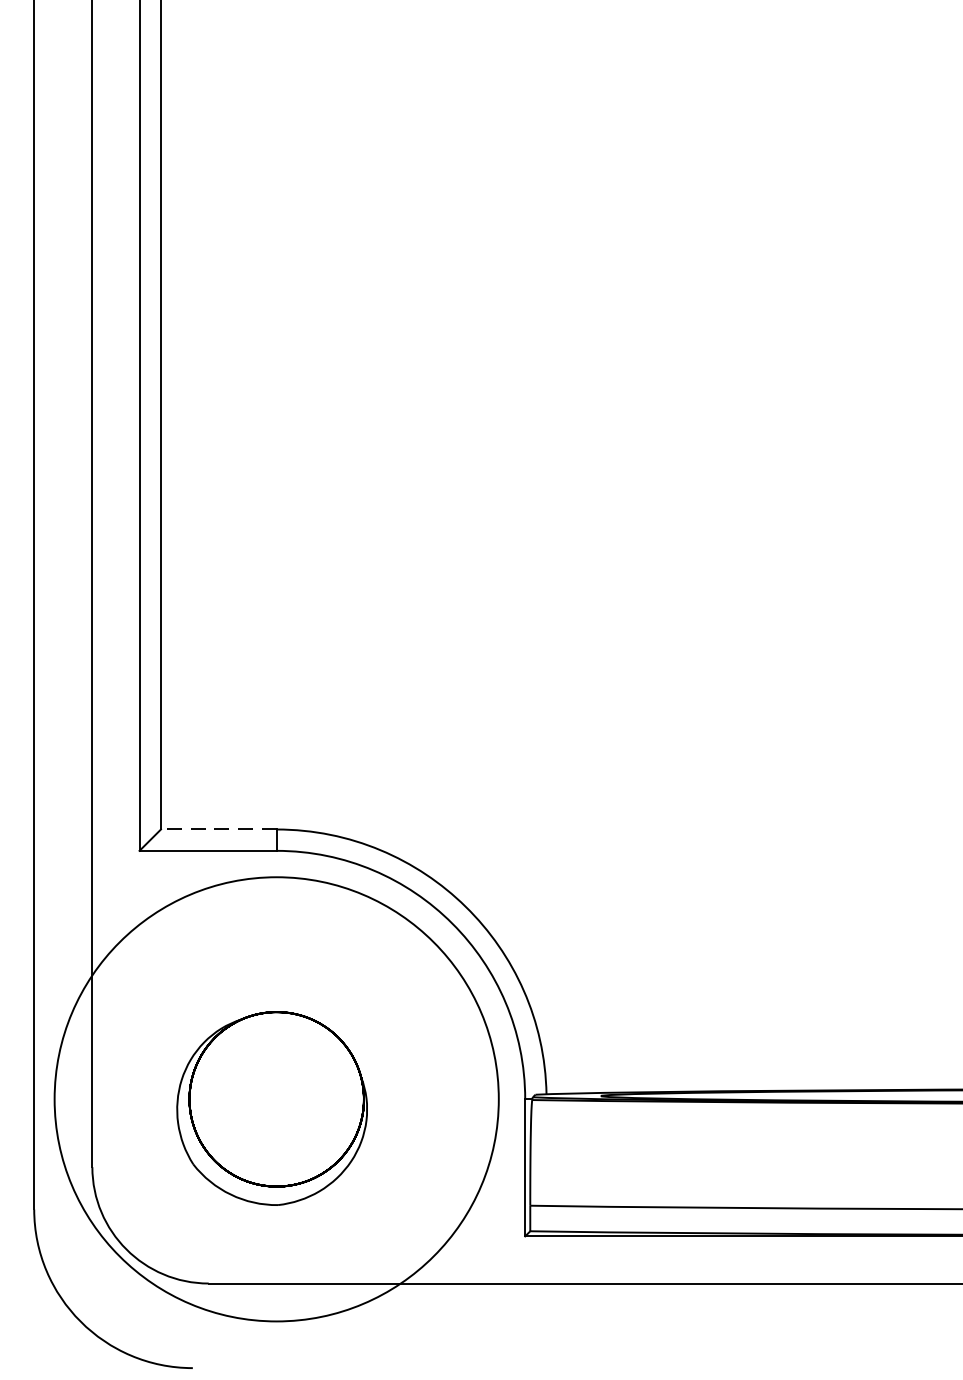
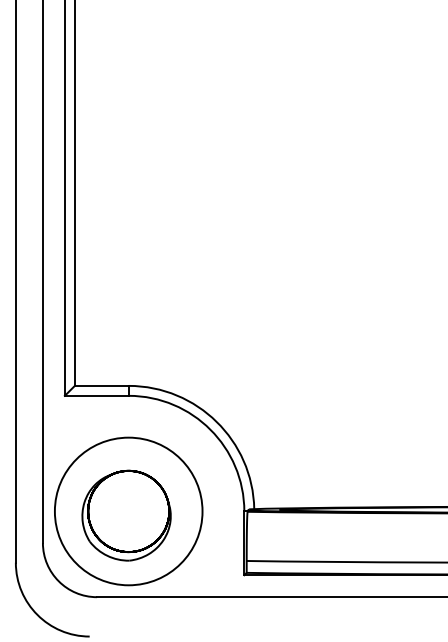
line: (218, 828) -> (101, 385), dashed -> solid
circle: (276, 1099) -> (128, 511), size x0.71

